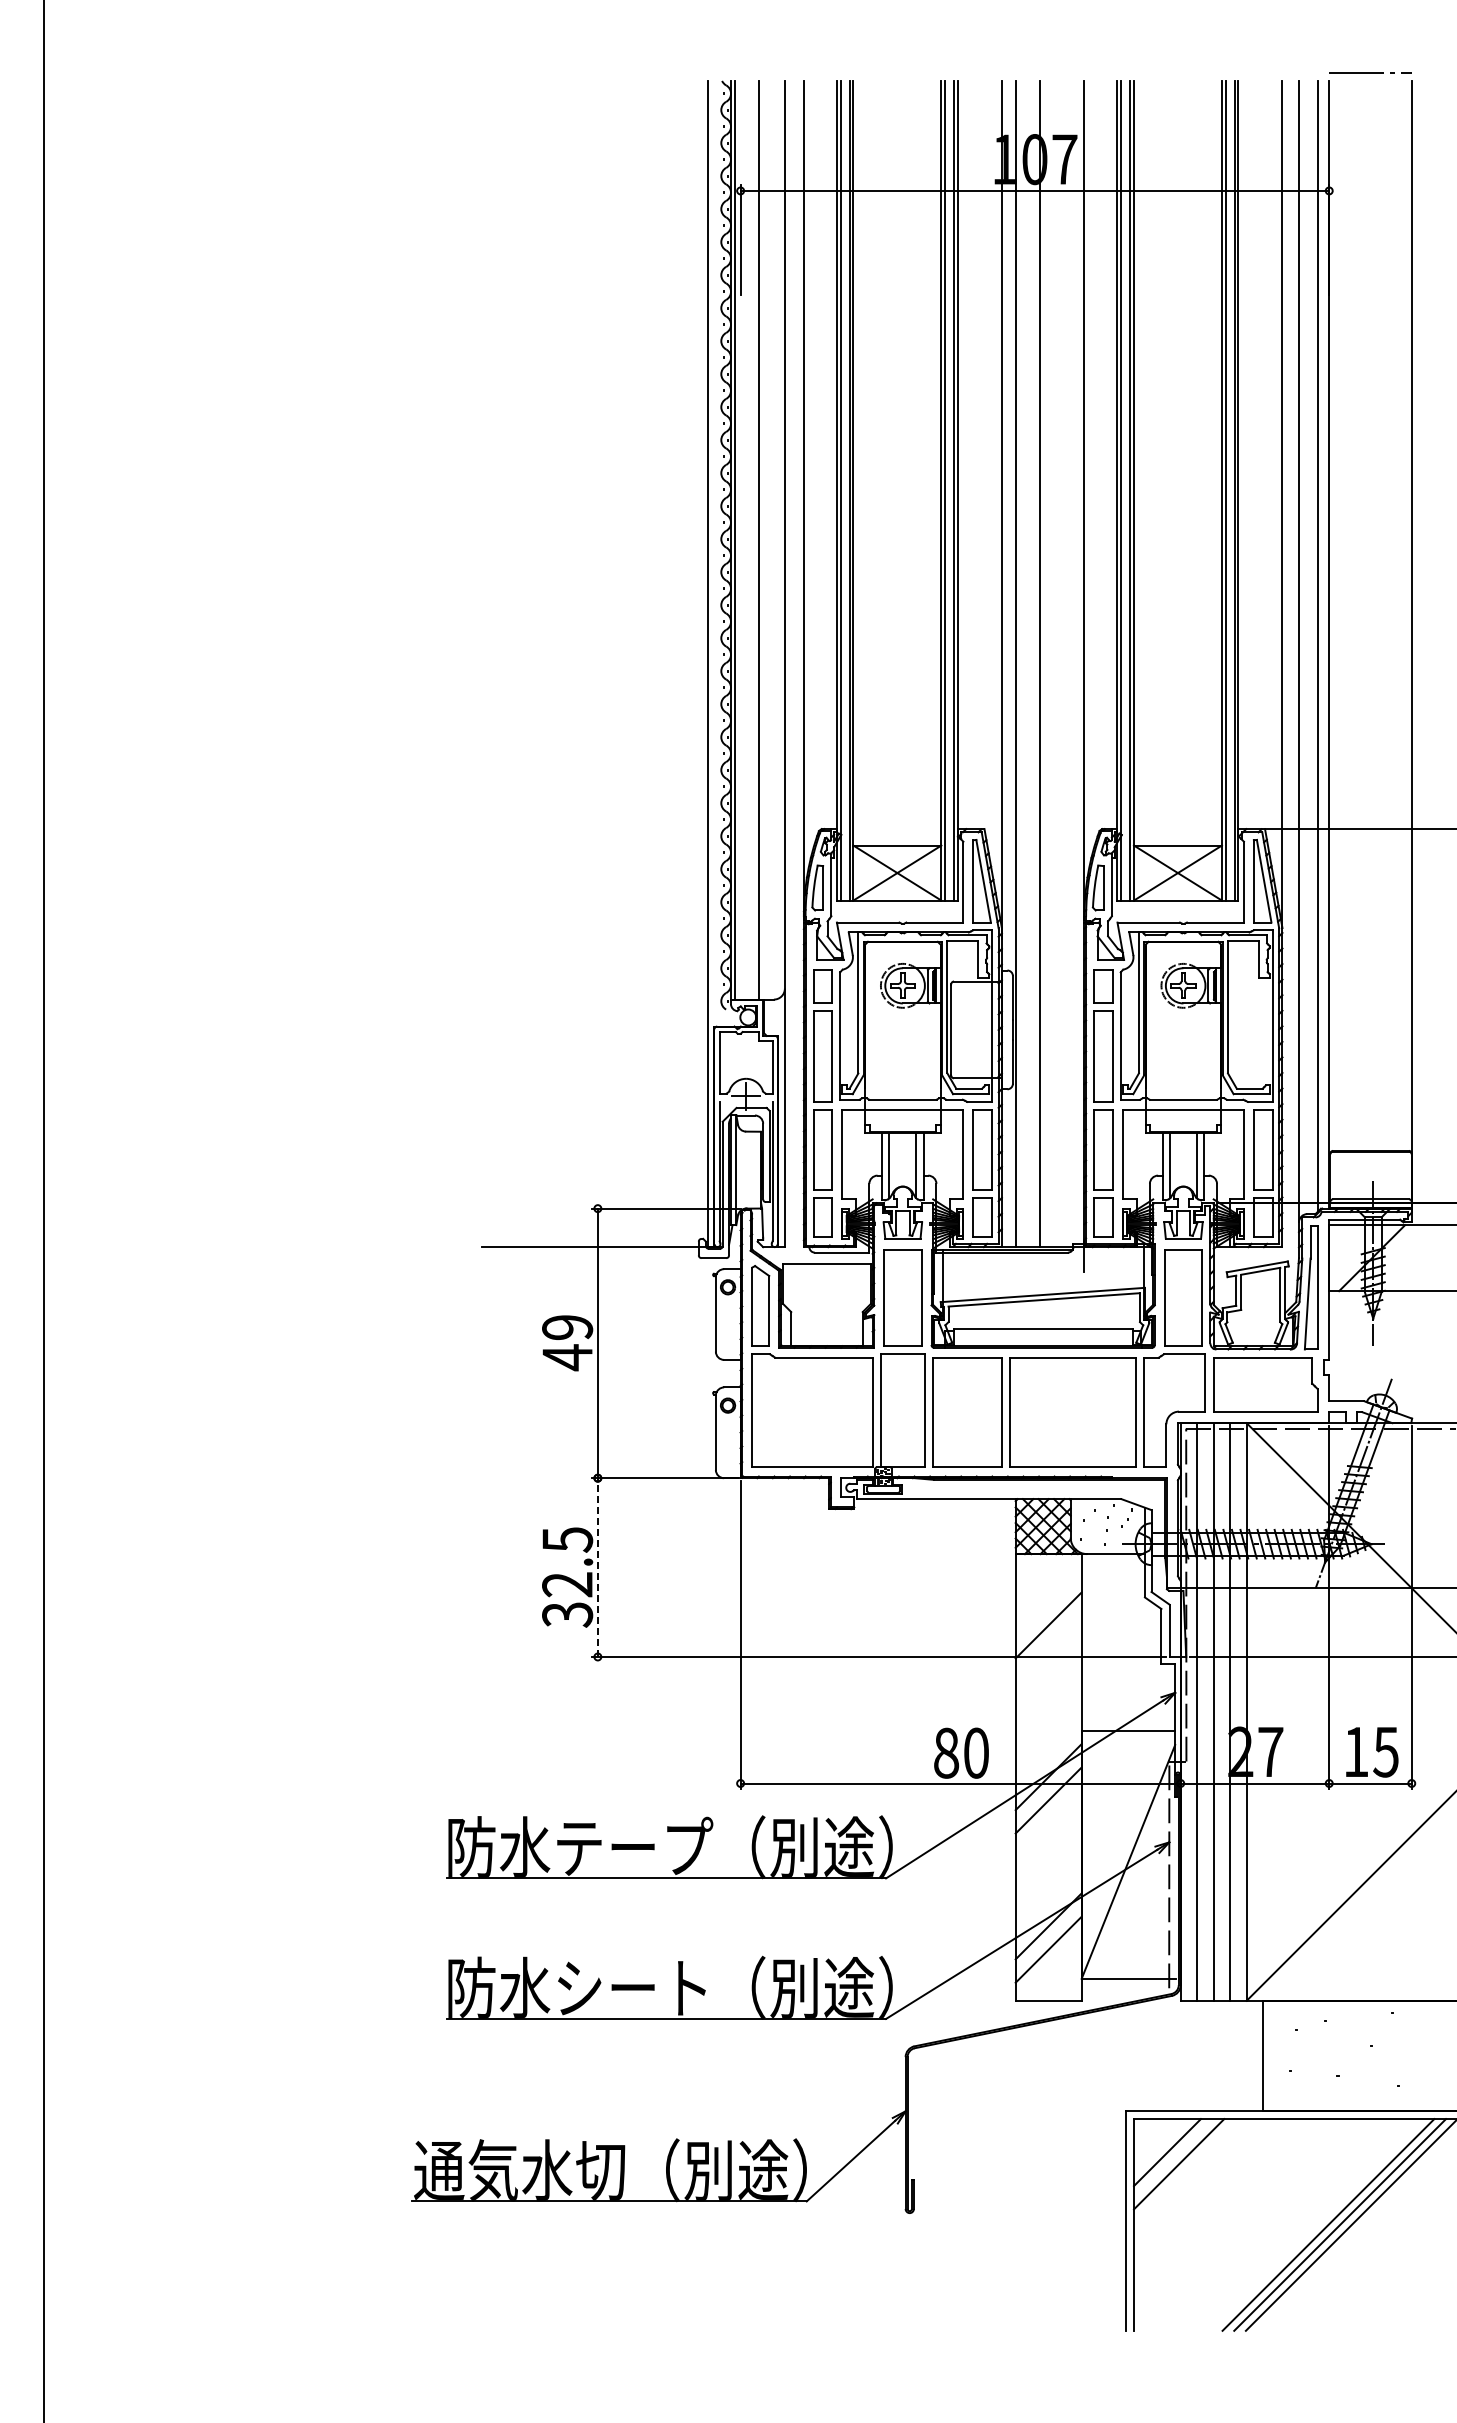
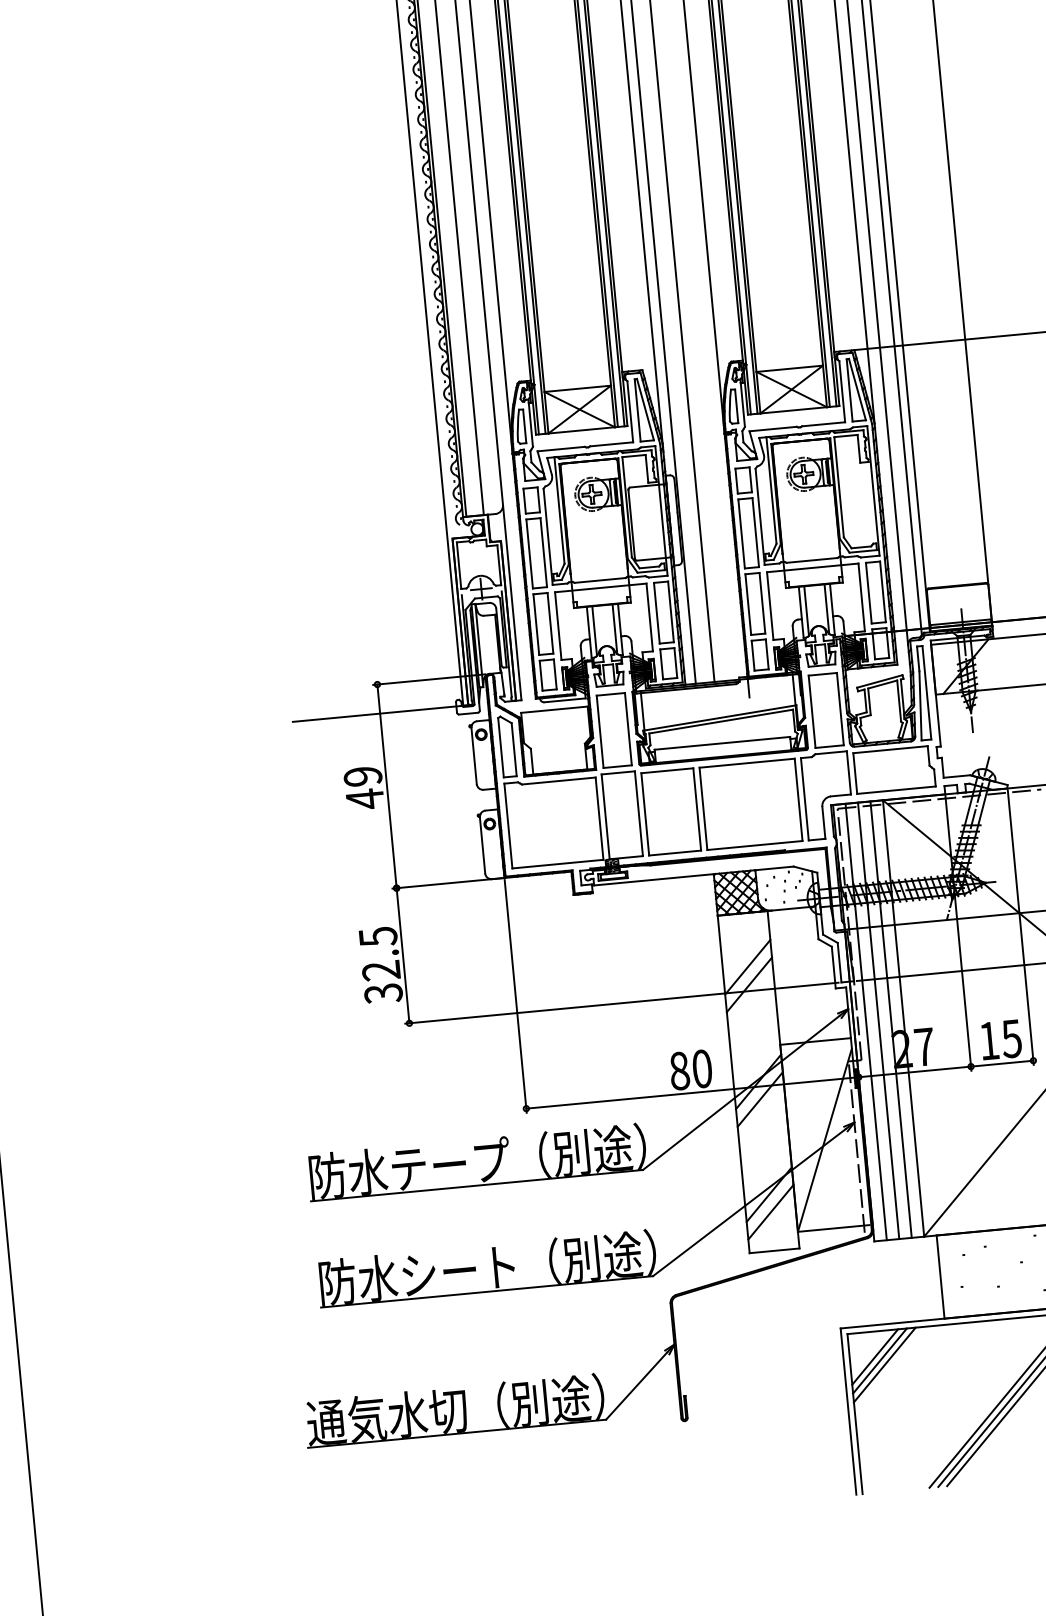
line: (597, 1567) -> (402, 955), dashed -> solid
line: (1048, 1648) -> (749, 984), added
line: (1173, 2158) -> (880, 1361), added

